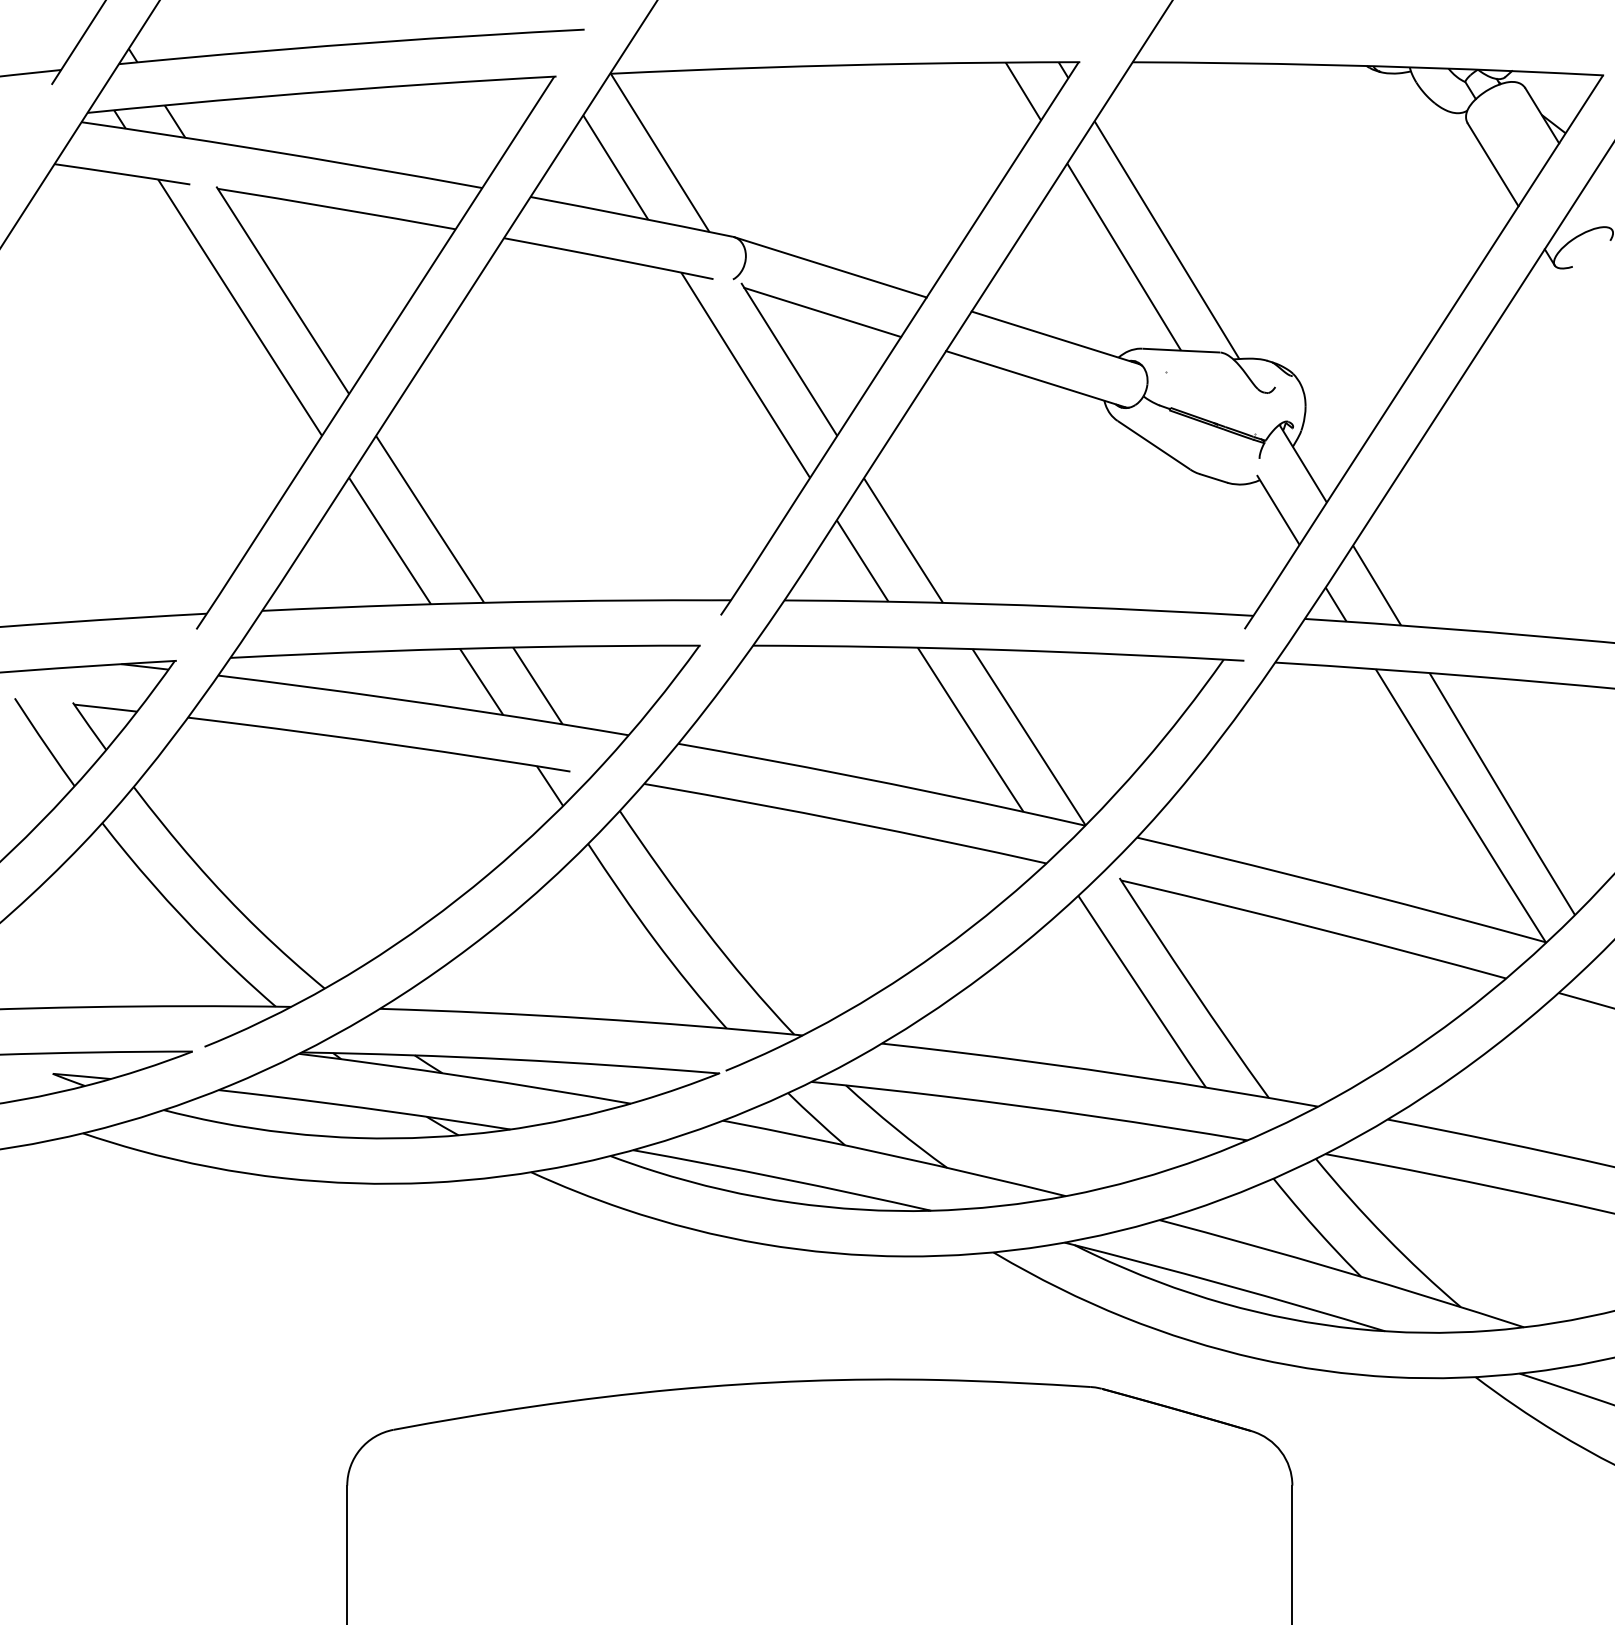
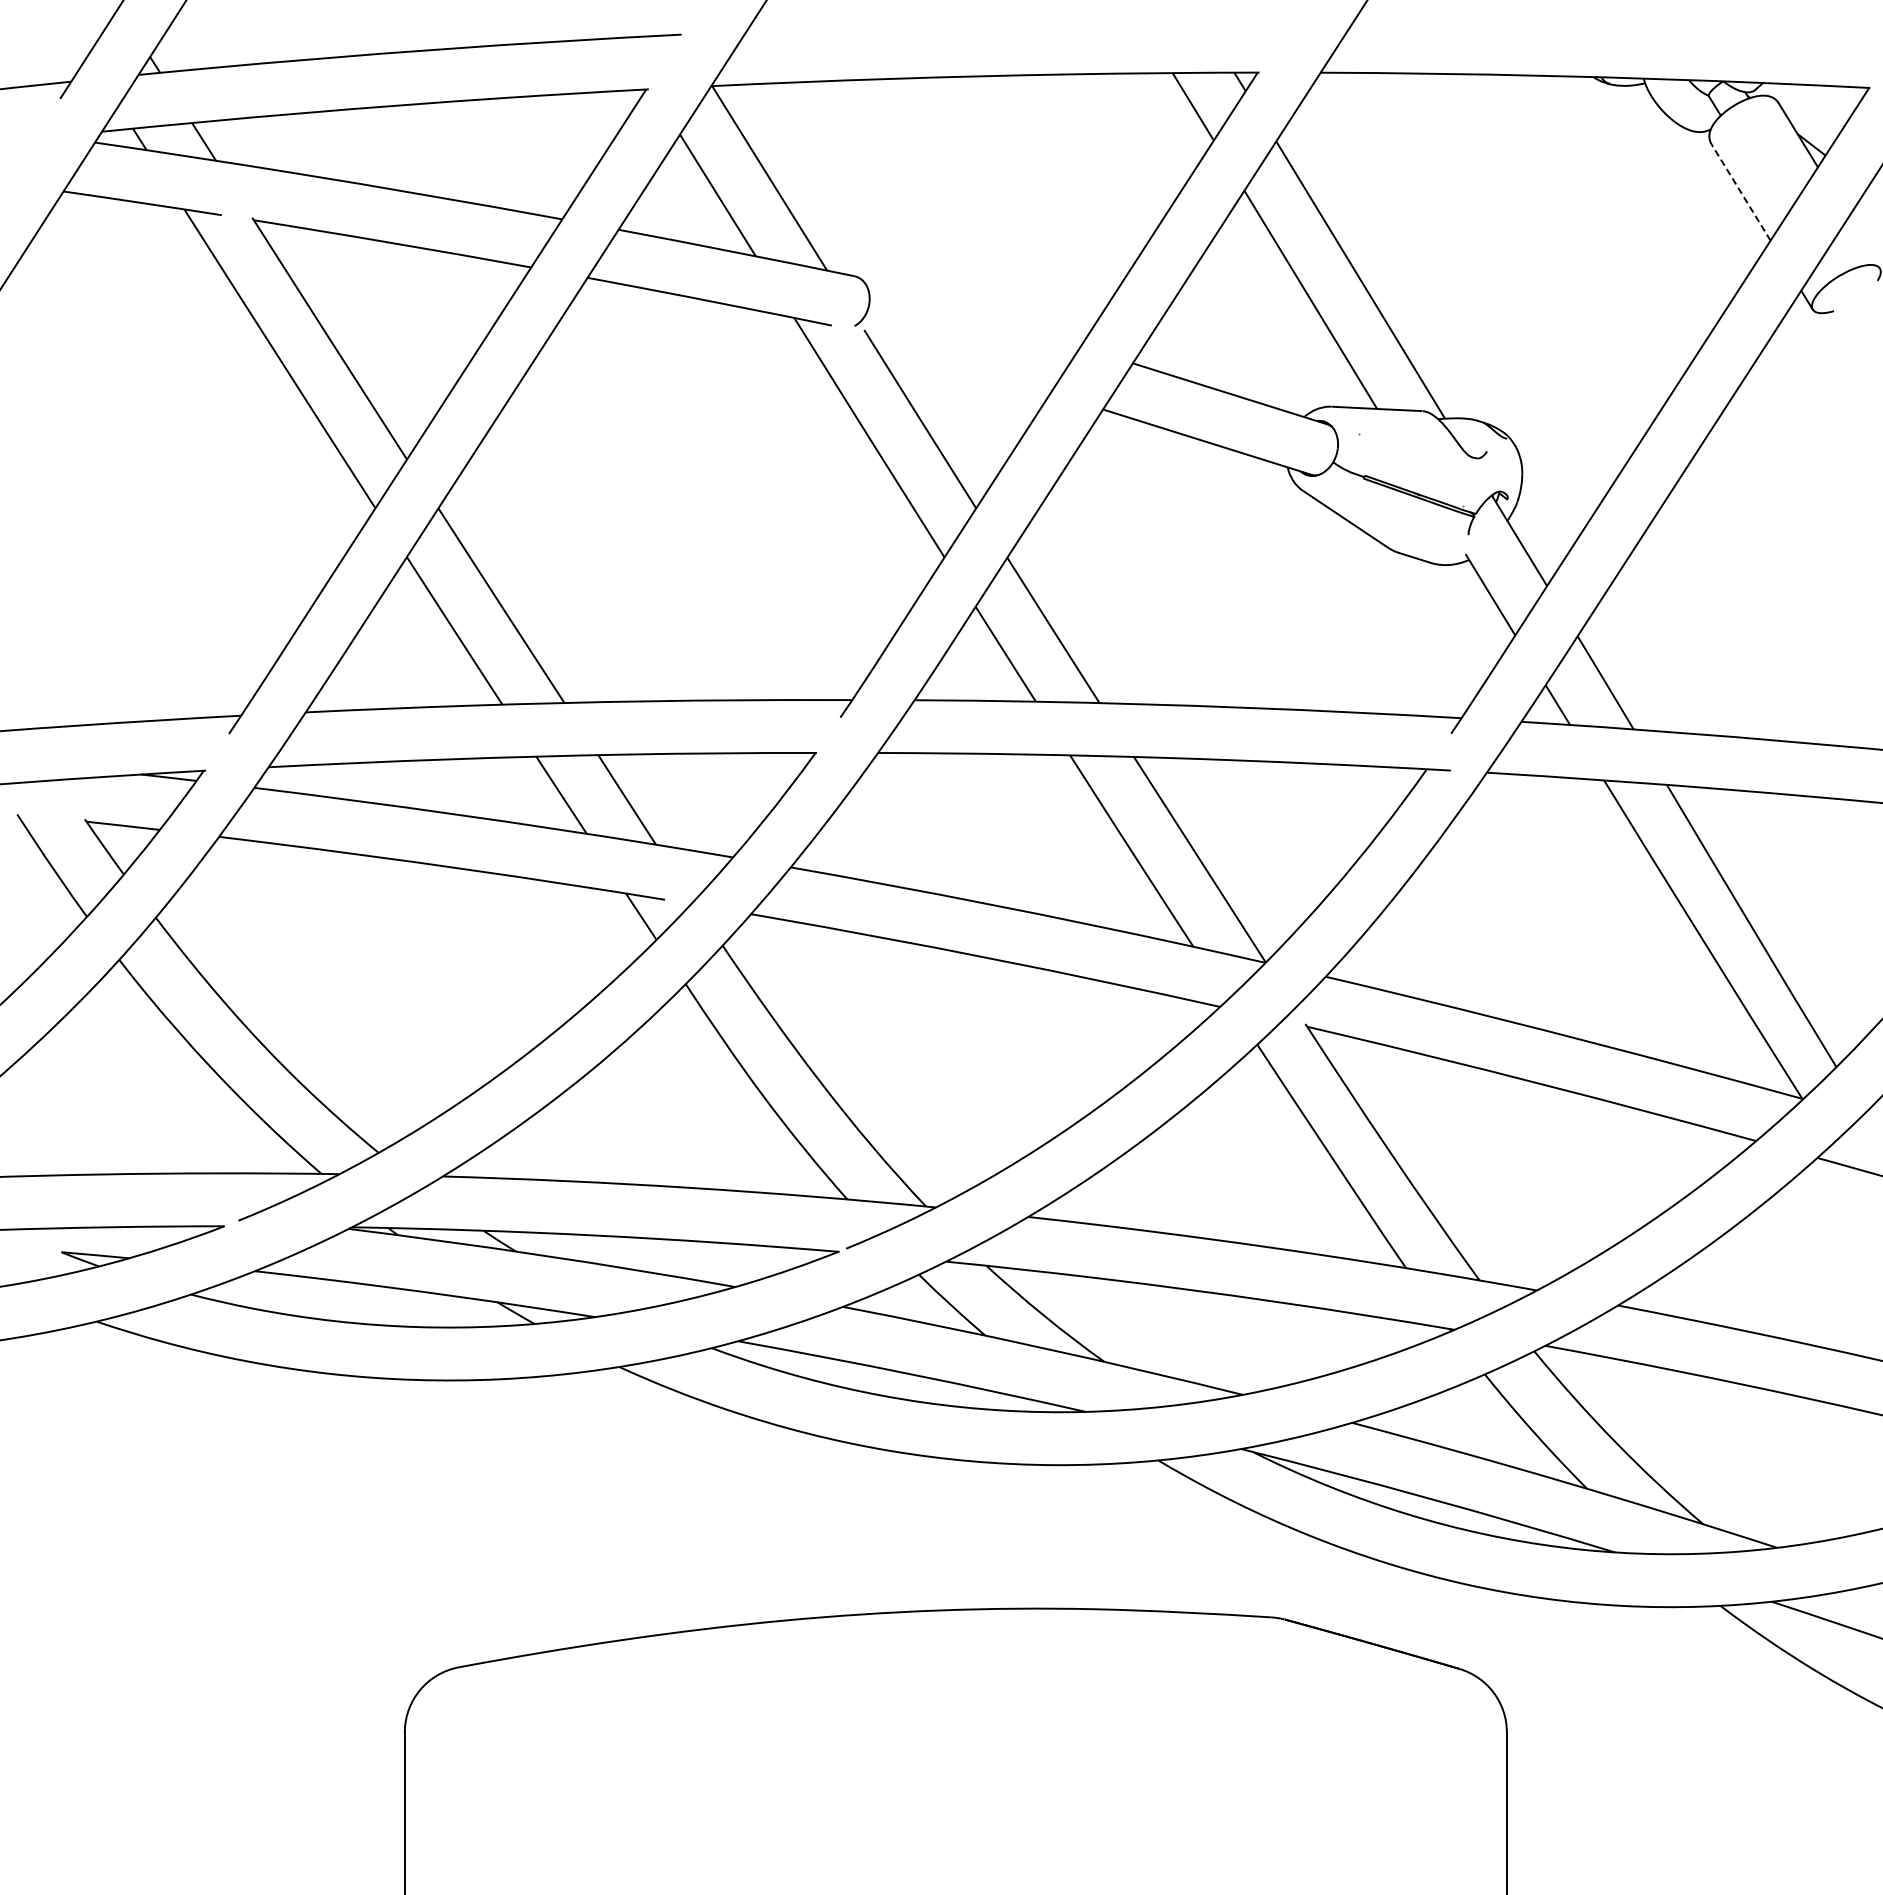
line: (1493, 165) -> (1741, 192), solid -> dashed
line: (830, 267) -> (968, 311), removed
line: (822, 312) -> (958, 364), removed

